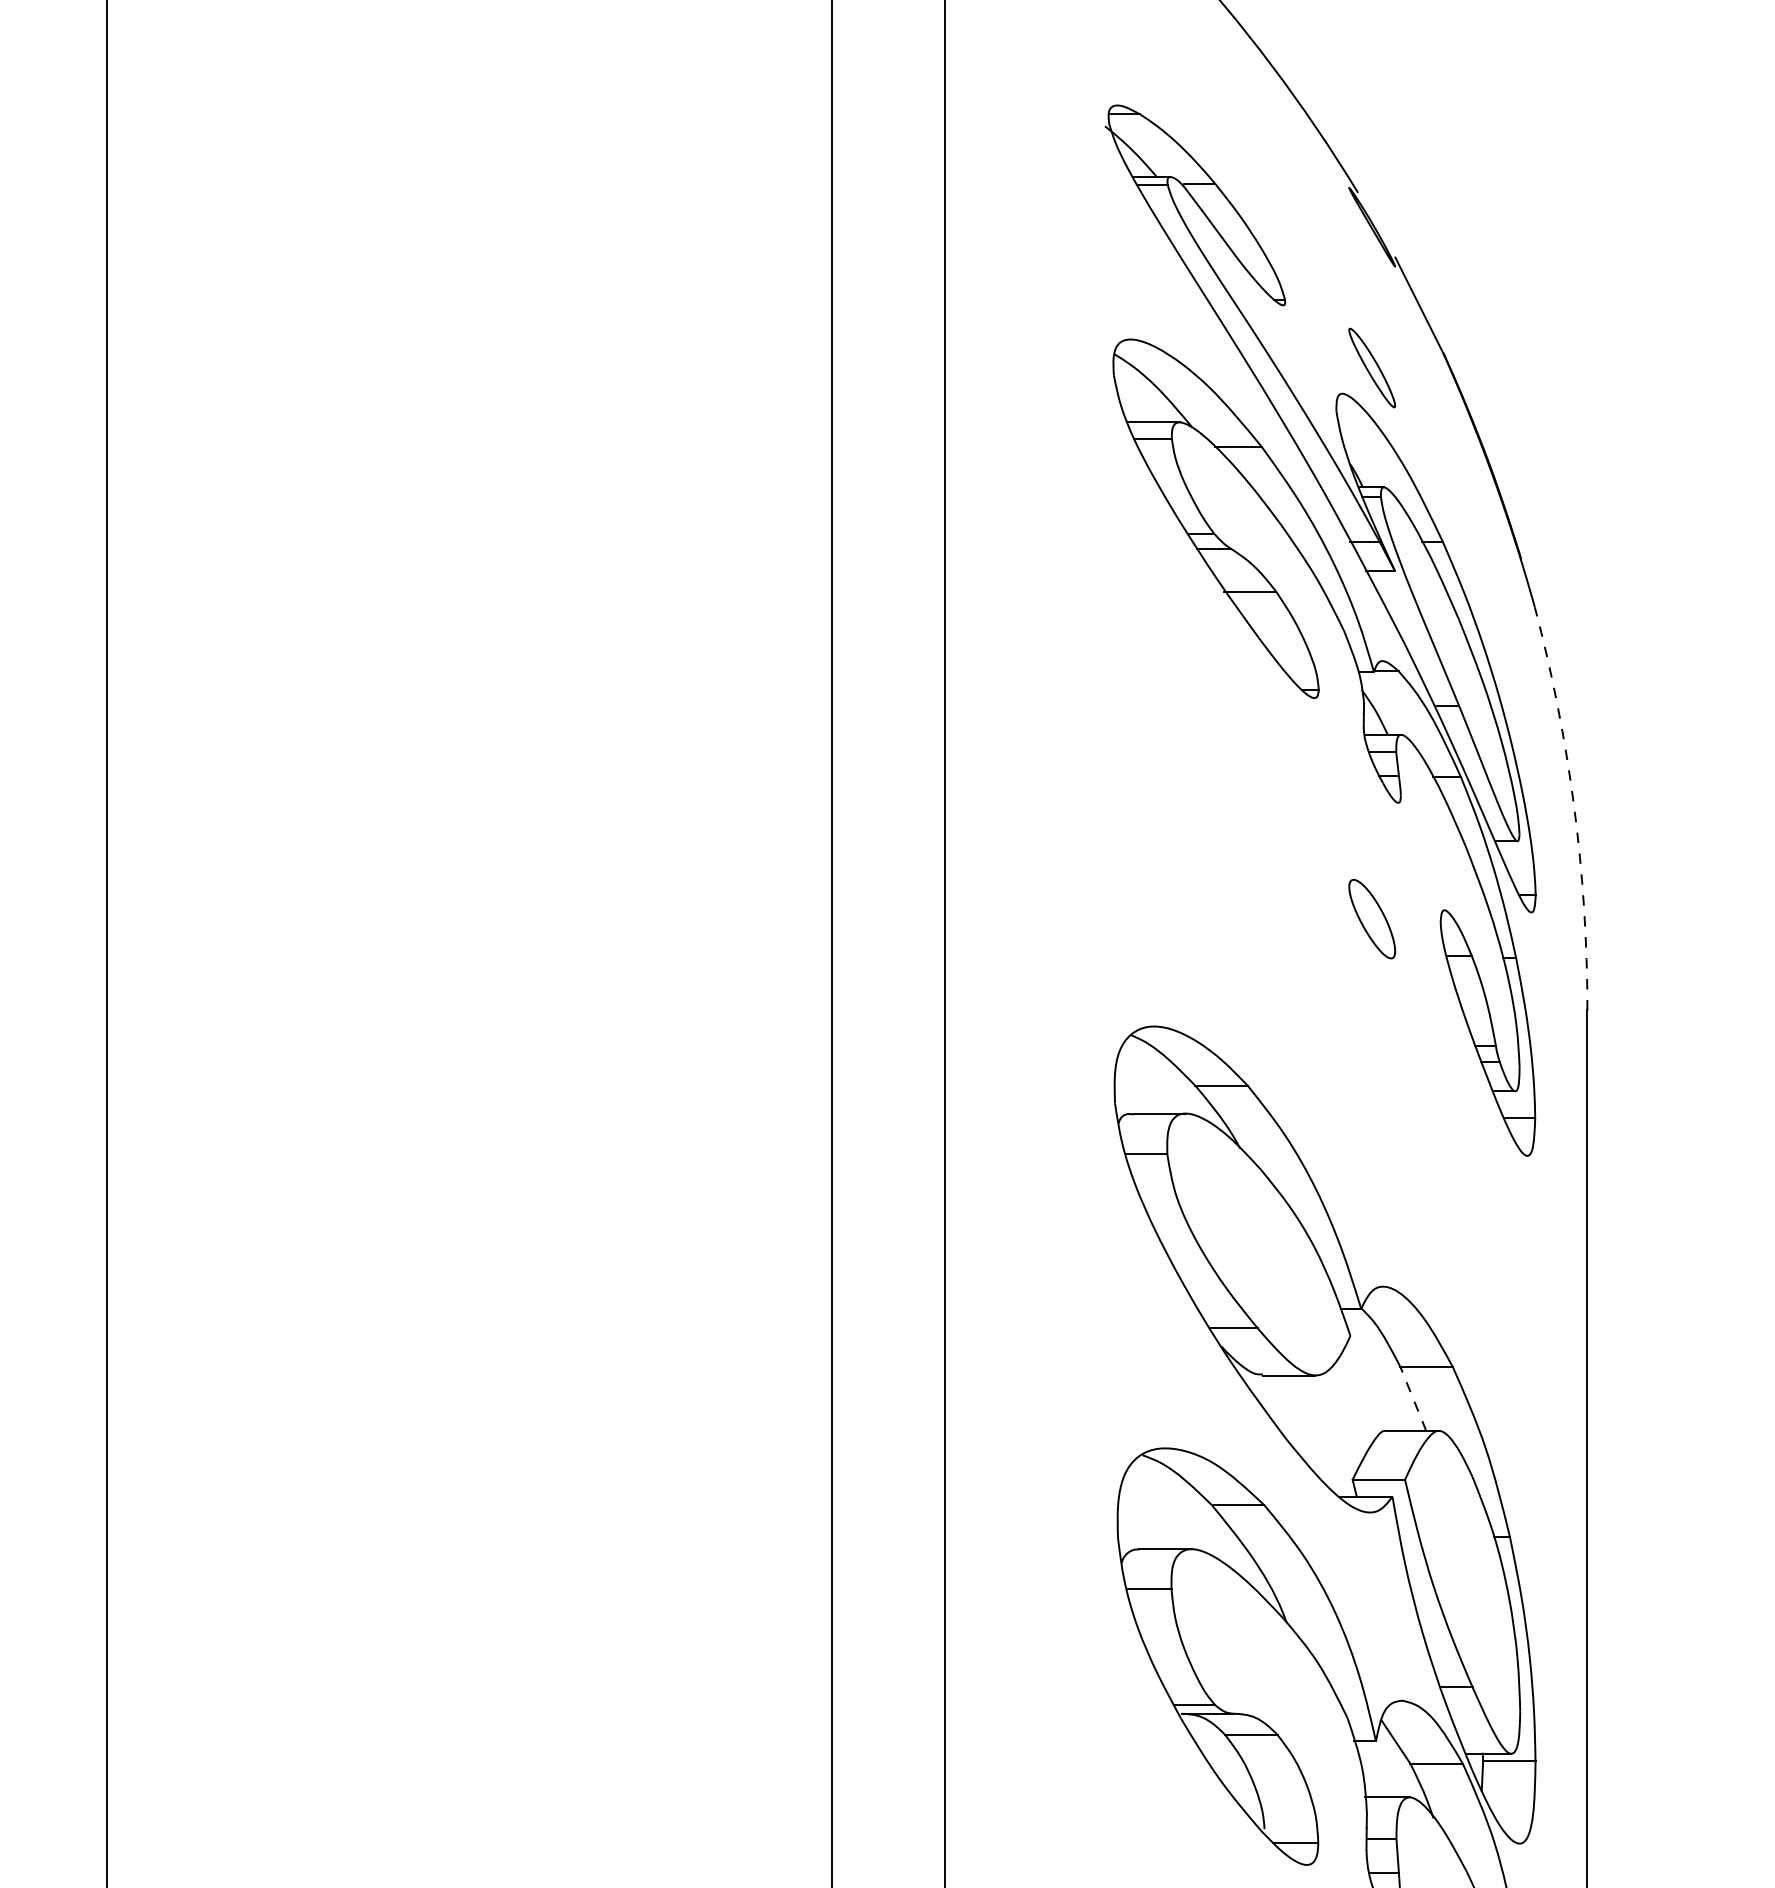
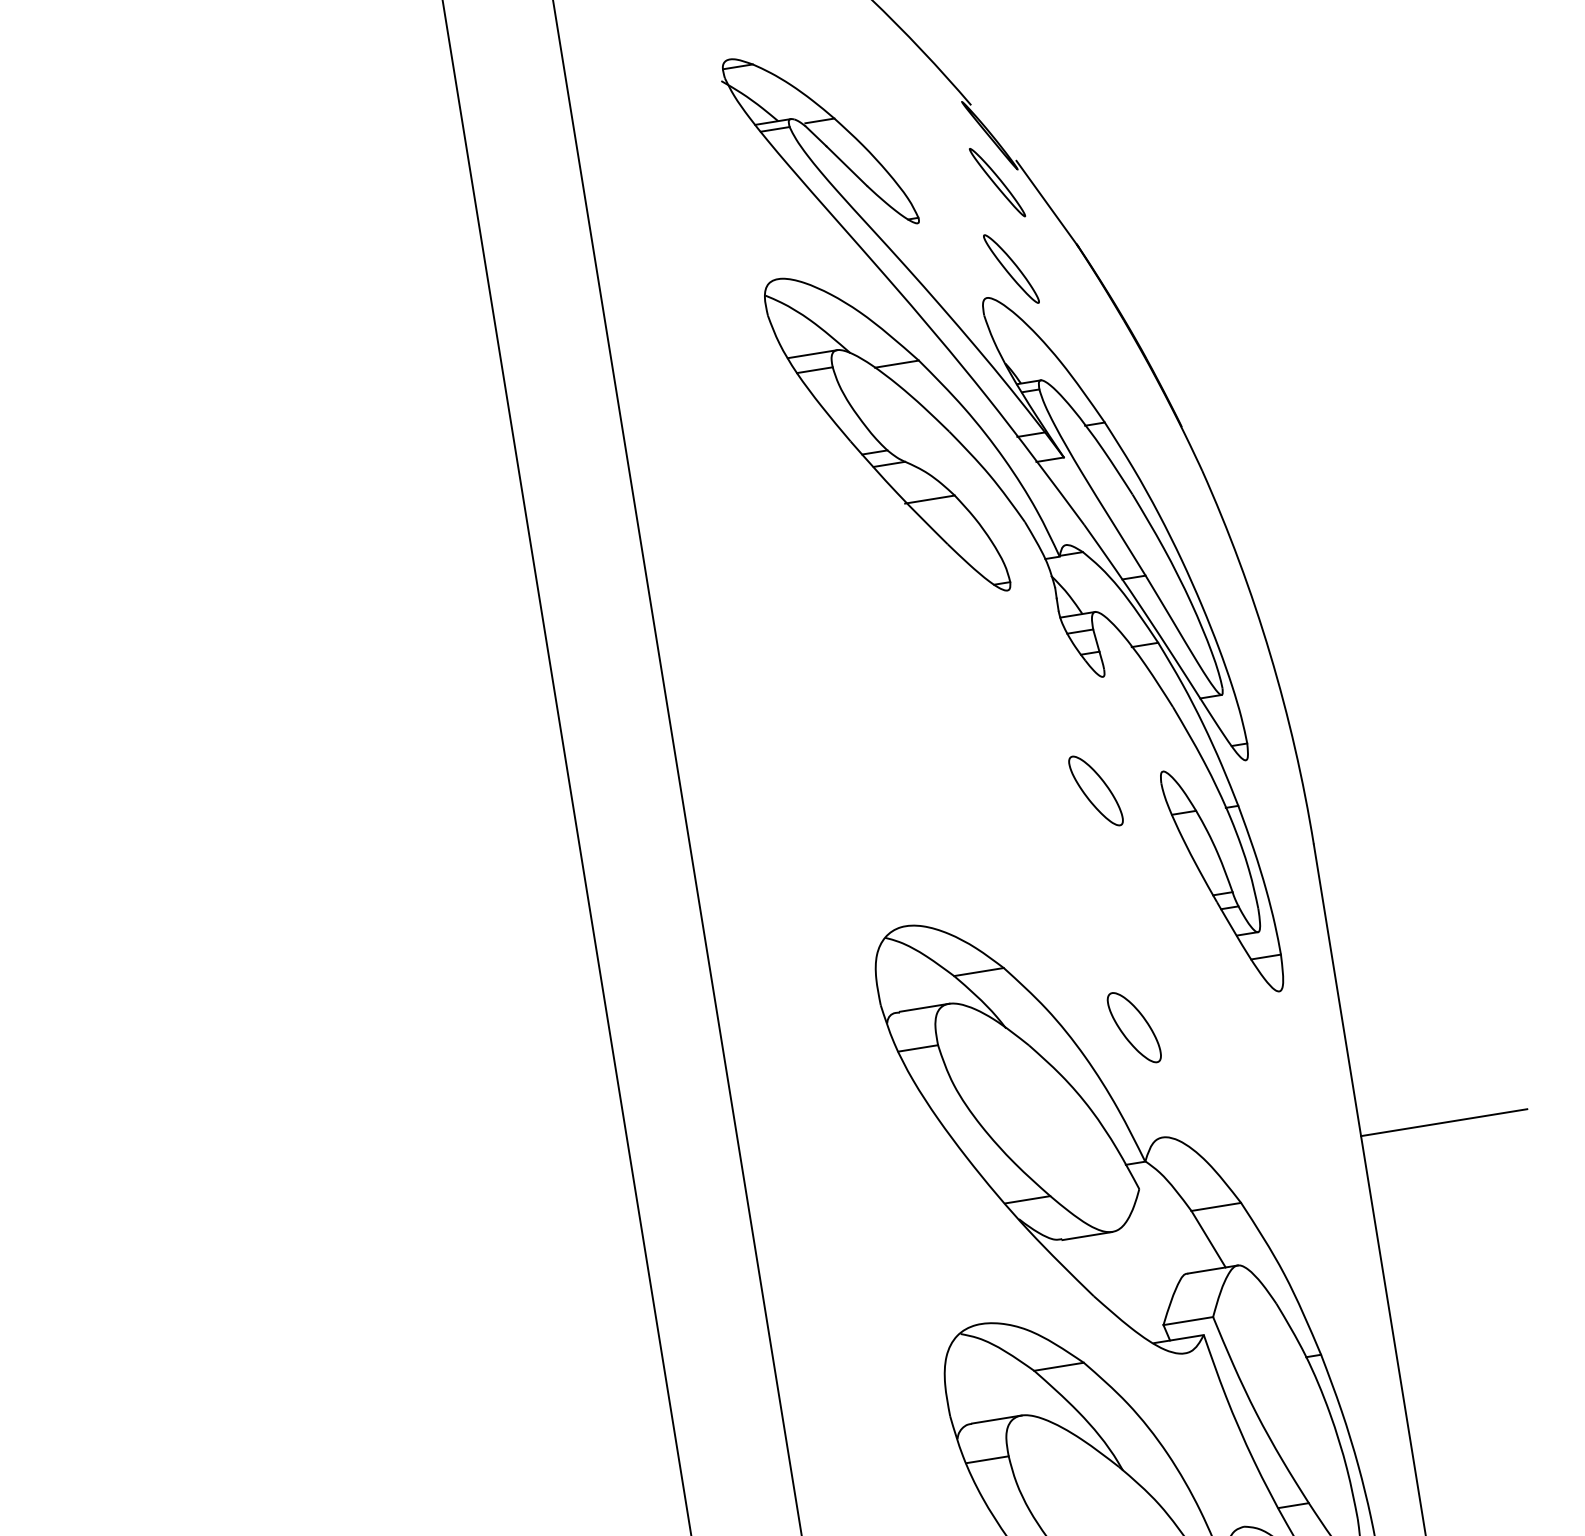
part: (1372, 276) -> (997, 182), added
arc: (1574, 807) -> (1270, 654), dashed -> solid
part: (1372, 1168) -> (1134, 1027), added
line: (1674, 1318) -> (1443, 1122), added
line: (1413, 1398) -> (1208, 1238), dashed -> solid

